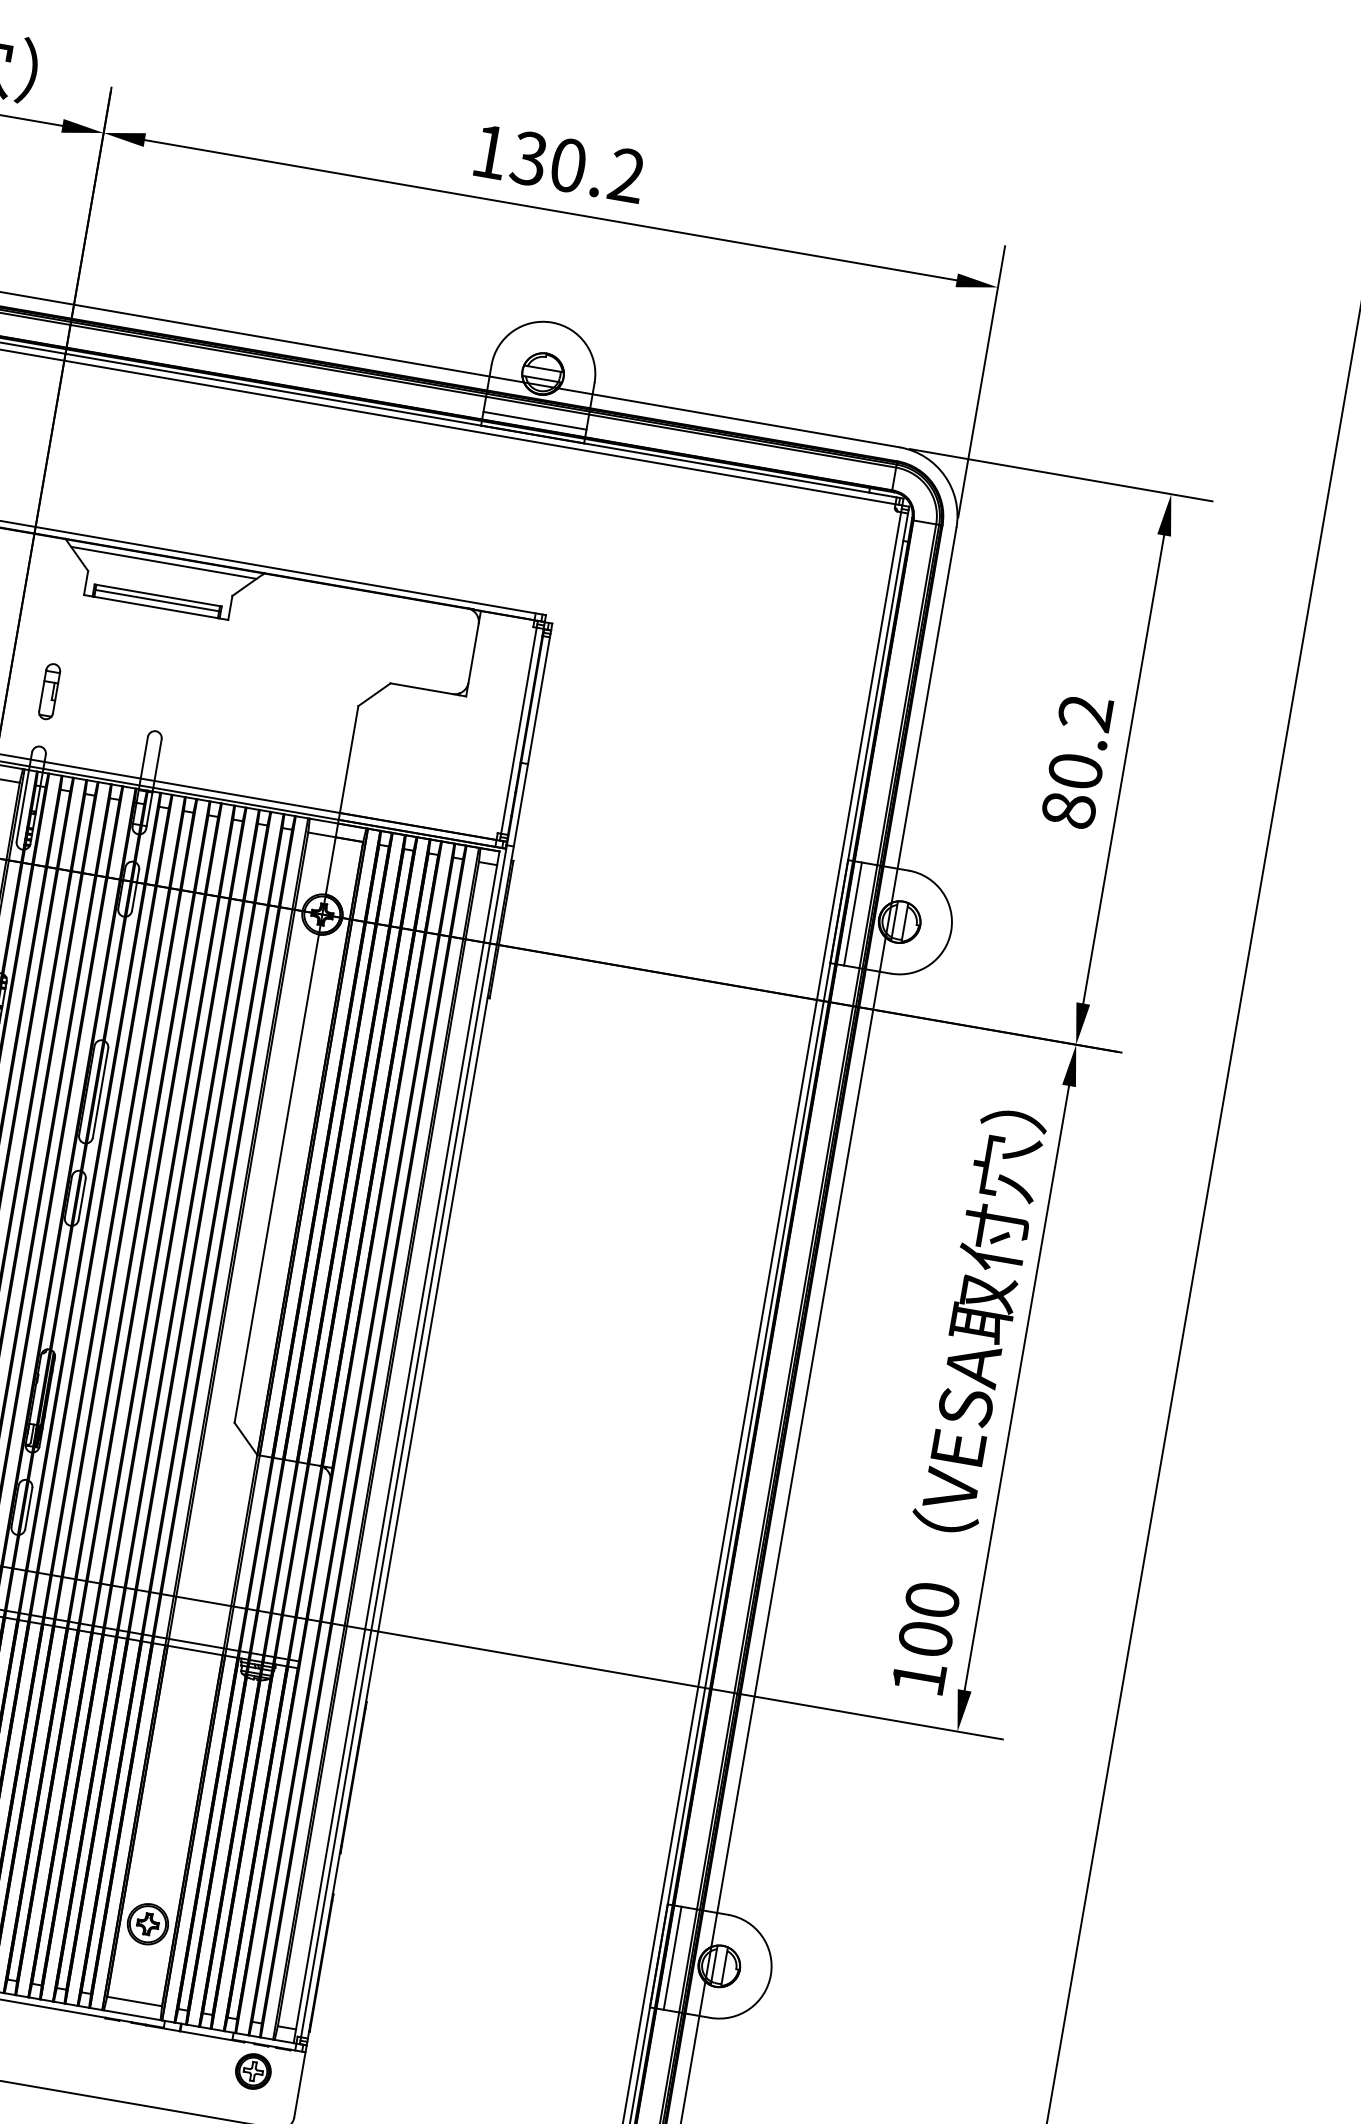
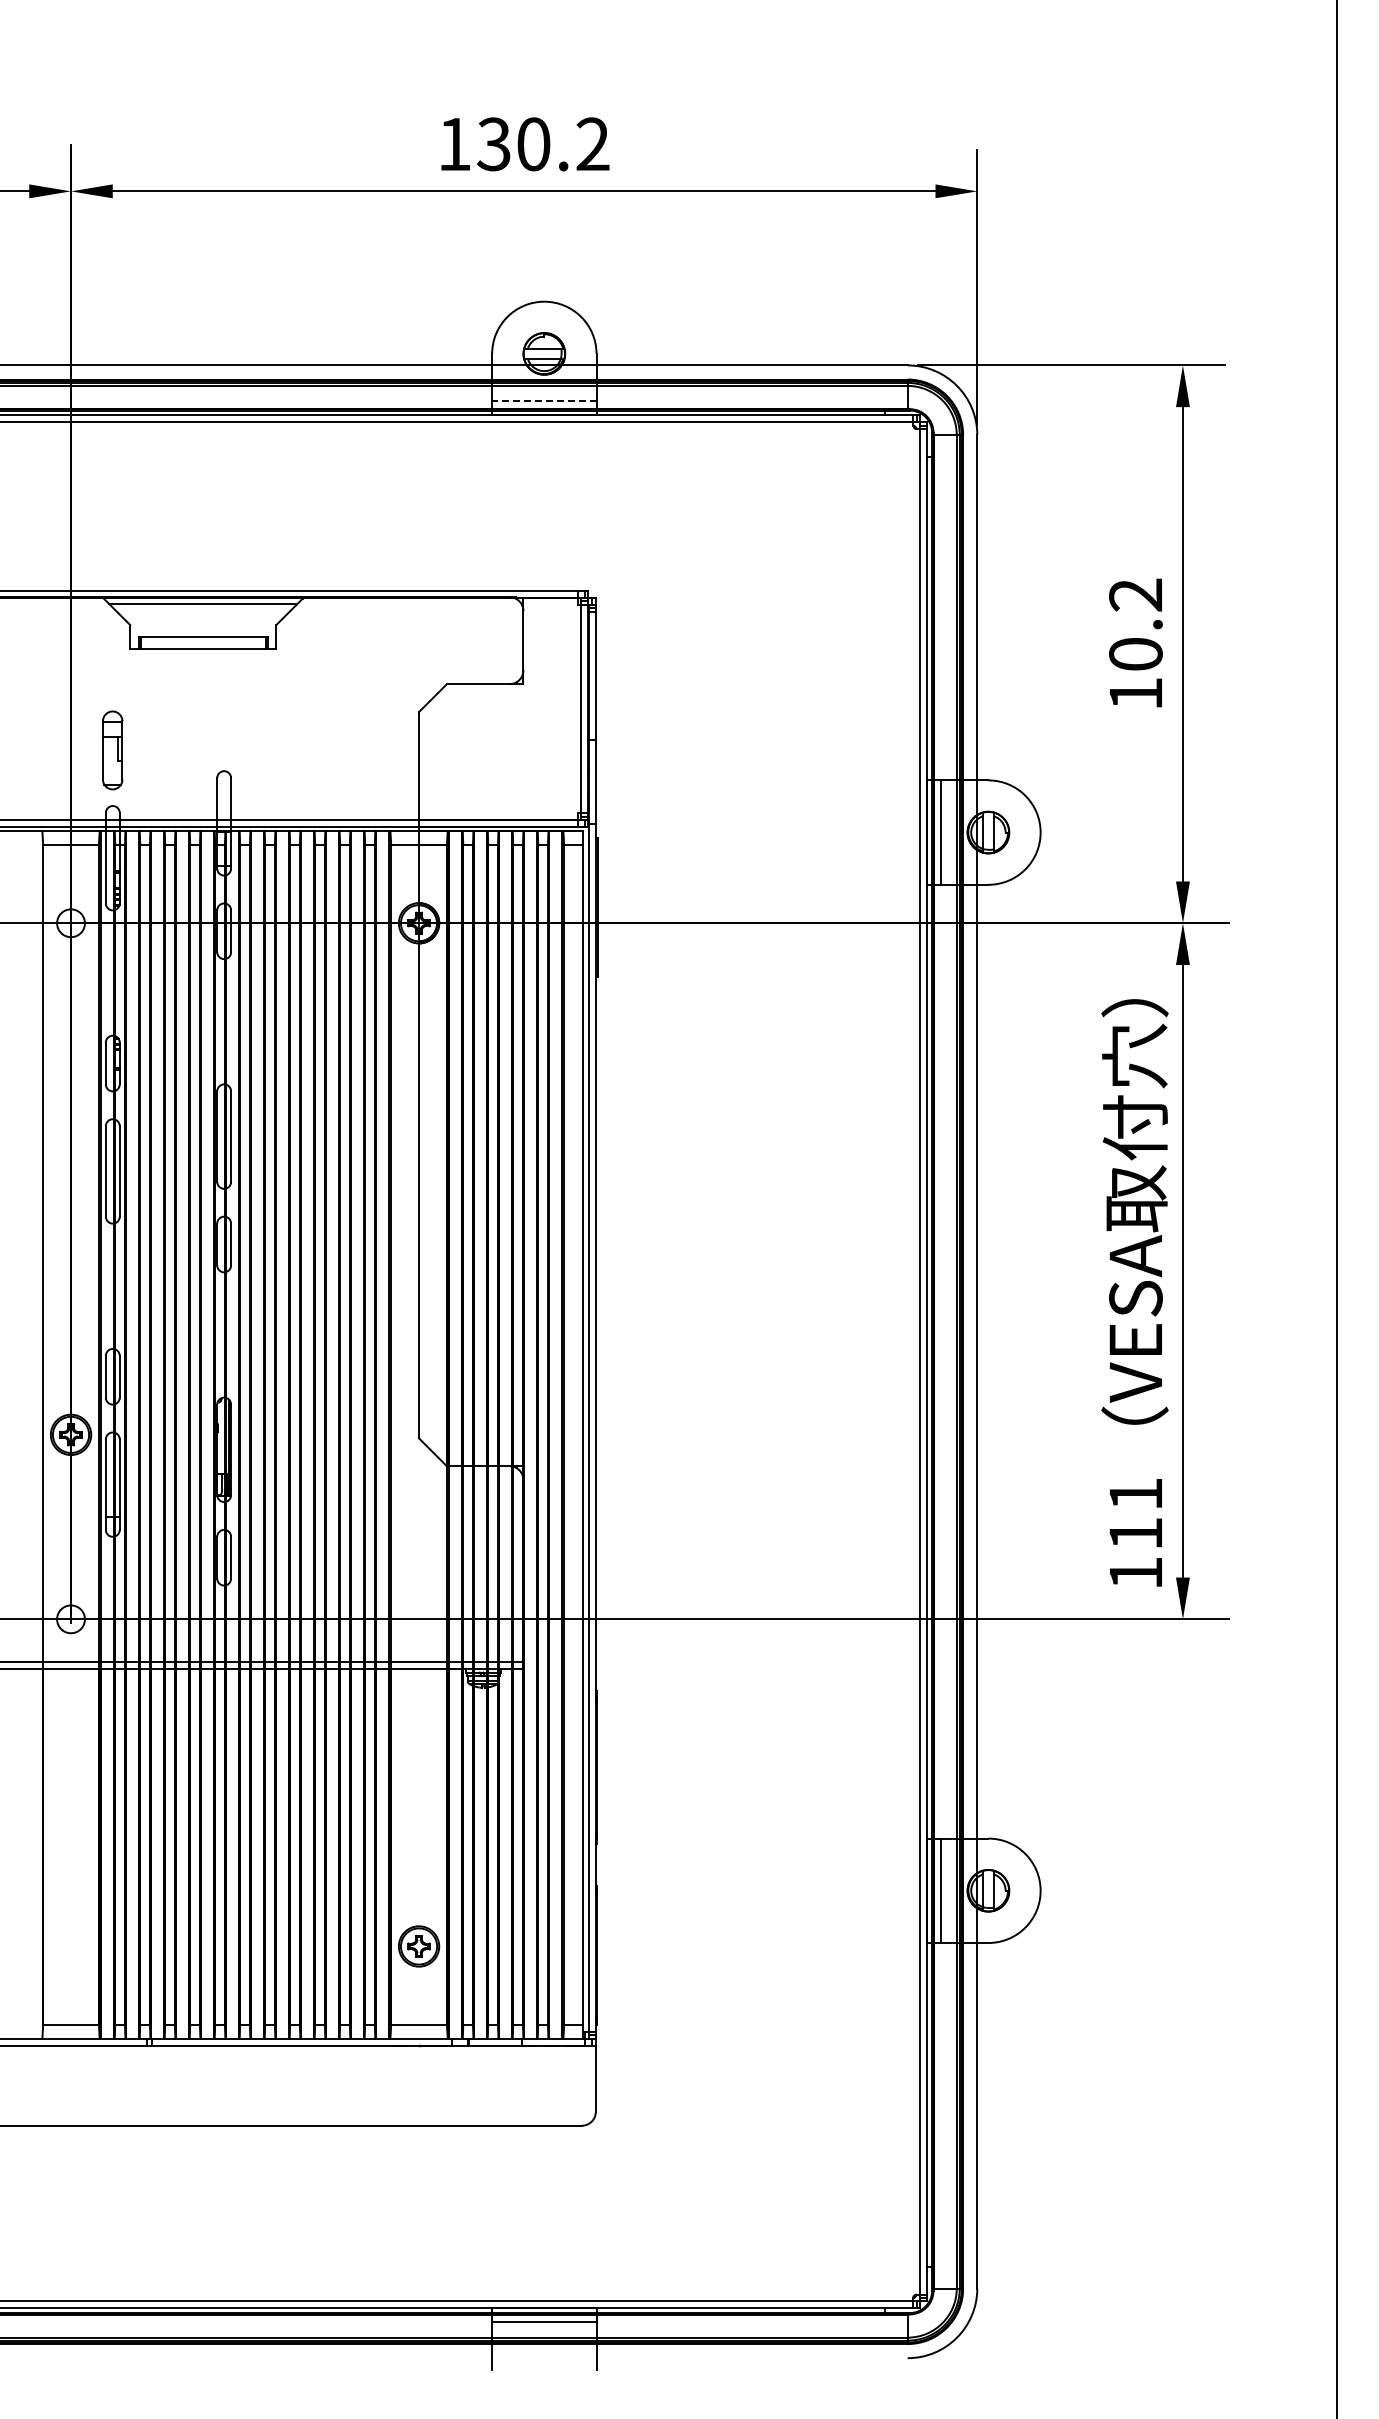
line: (534, 420) -> (543, 401), solid -> dashed
line: (156, 600) -> (202, 642), removed
part: (49, 690) -> (112, 749), size x1.4
text: (1068, 809) -> (1135, 693), 80.2 -> 10.2
text: (928, 1619) -> (1135, 1513), 100 -> 111
part: (253, 2071) -> (547, 2073), removed

